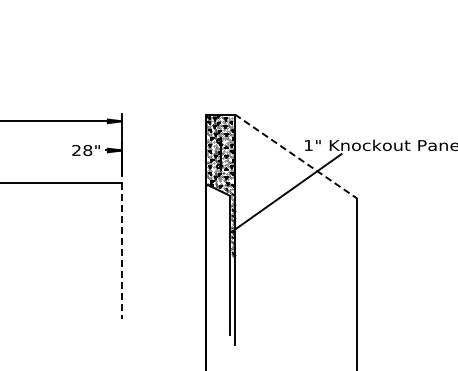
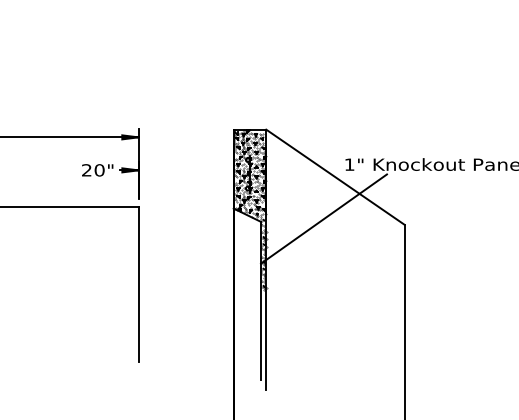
text: (87, 150) -> (99, 170), 28" -> 20"
line: (296, 156) -> (335, 177), dashed -> solid
line: (122, 251) -> (138, 284), dashed -> solid

